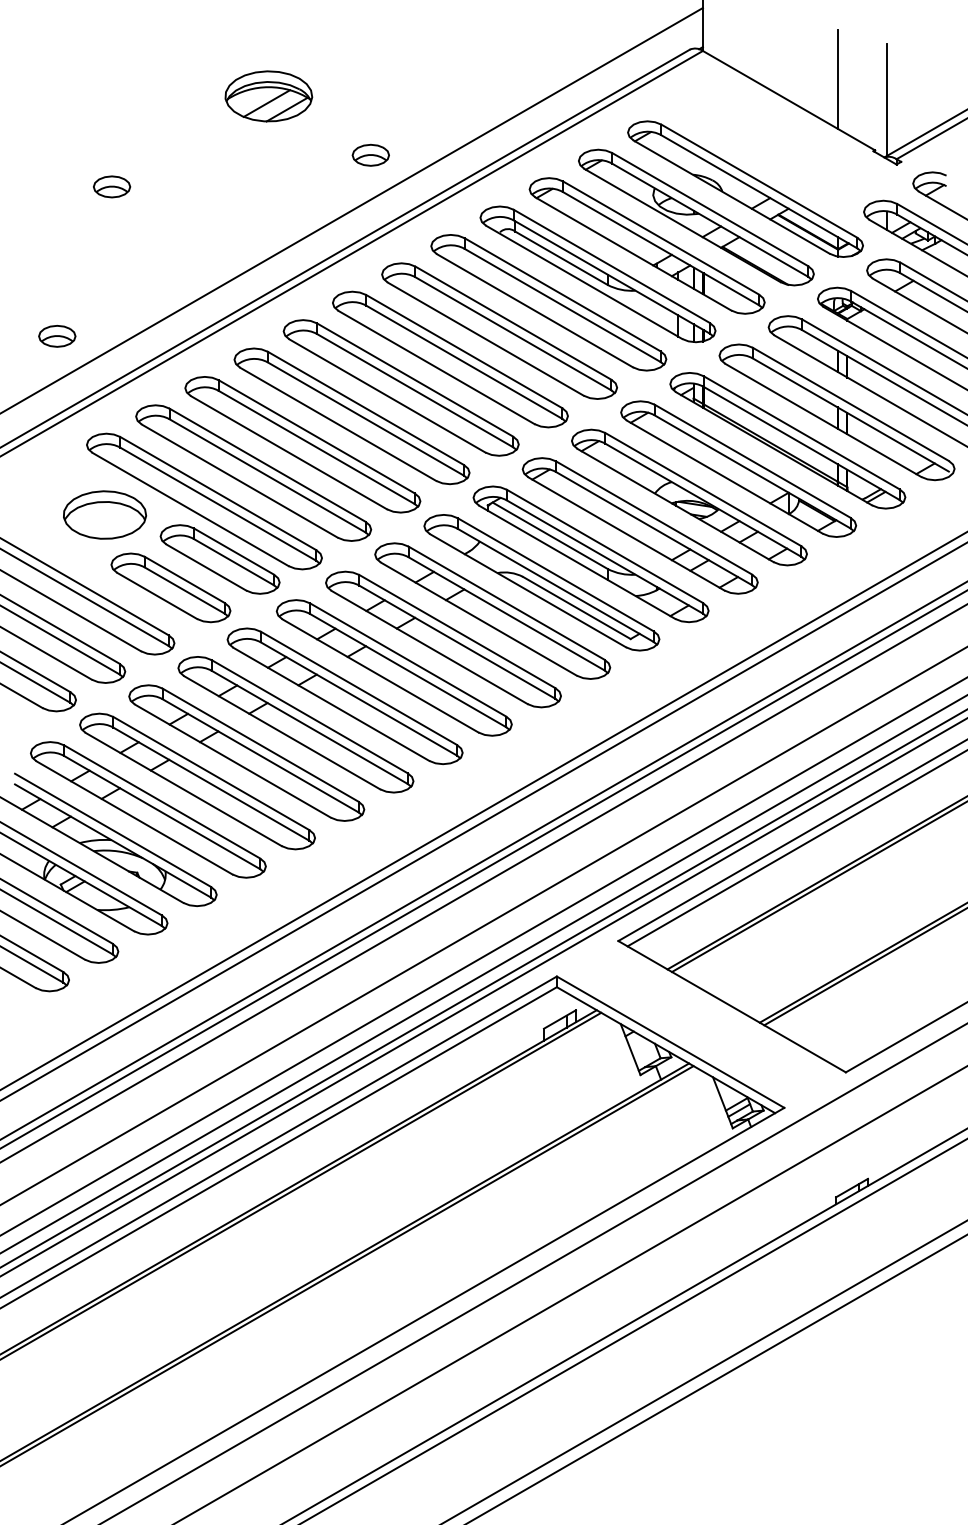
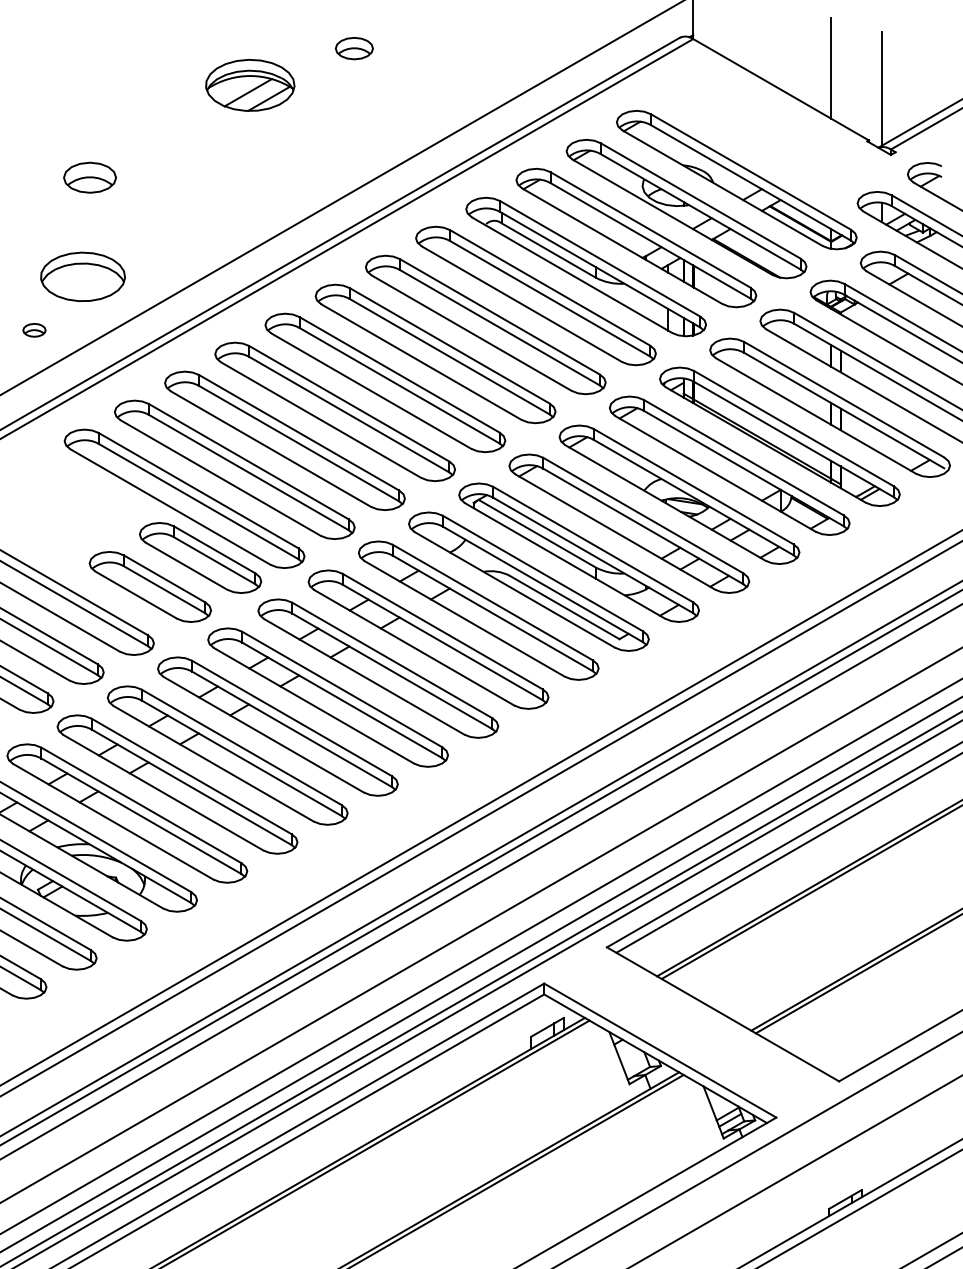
part: (370, 154) -> (354, 47), moved
part: (112, 186) -> (90, 177), size x1.4
part: (57, 336) -> (34, 330), size x0.6
part: (105, 514) -> (83, 276), moved

